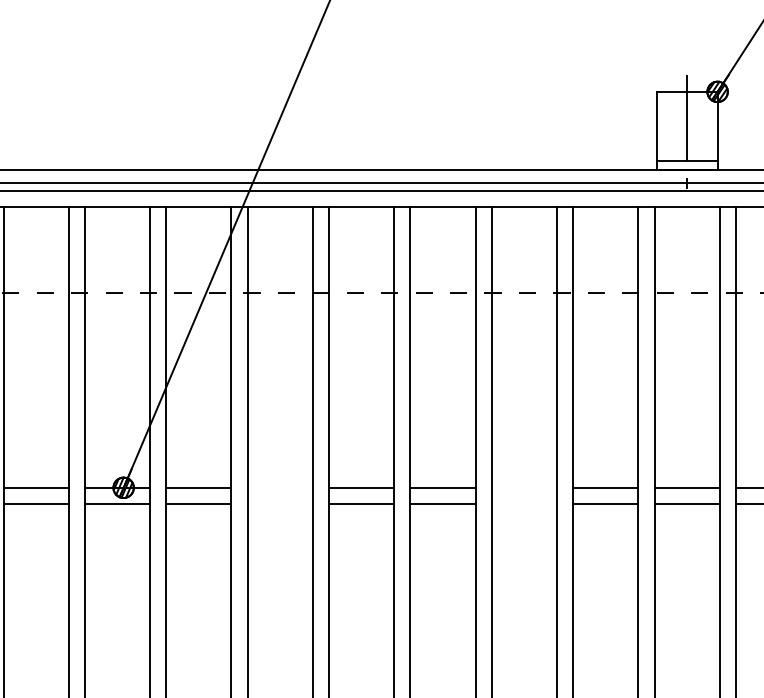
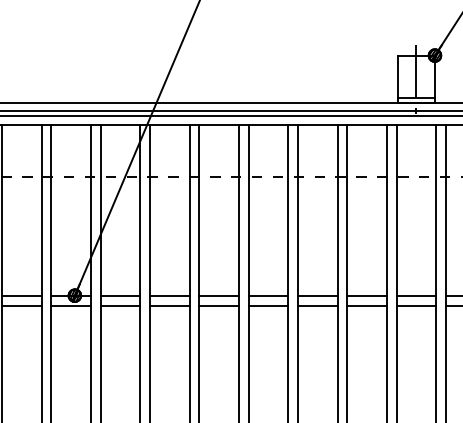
line: (279, 487) -> (169, 295), added
line: (523, 487) -> (317, 295), added
line: (279, 504) -> (169, 305), added
line: (523, 504) -> (317, 305), added

